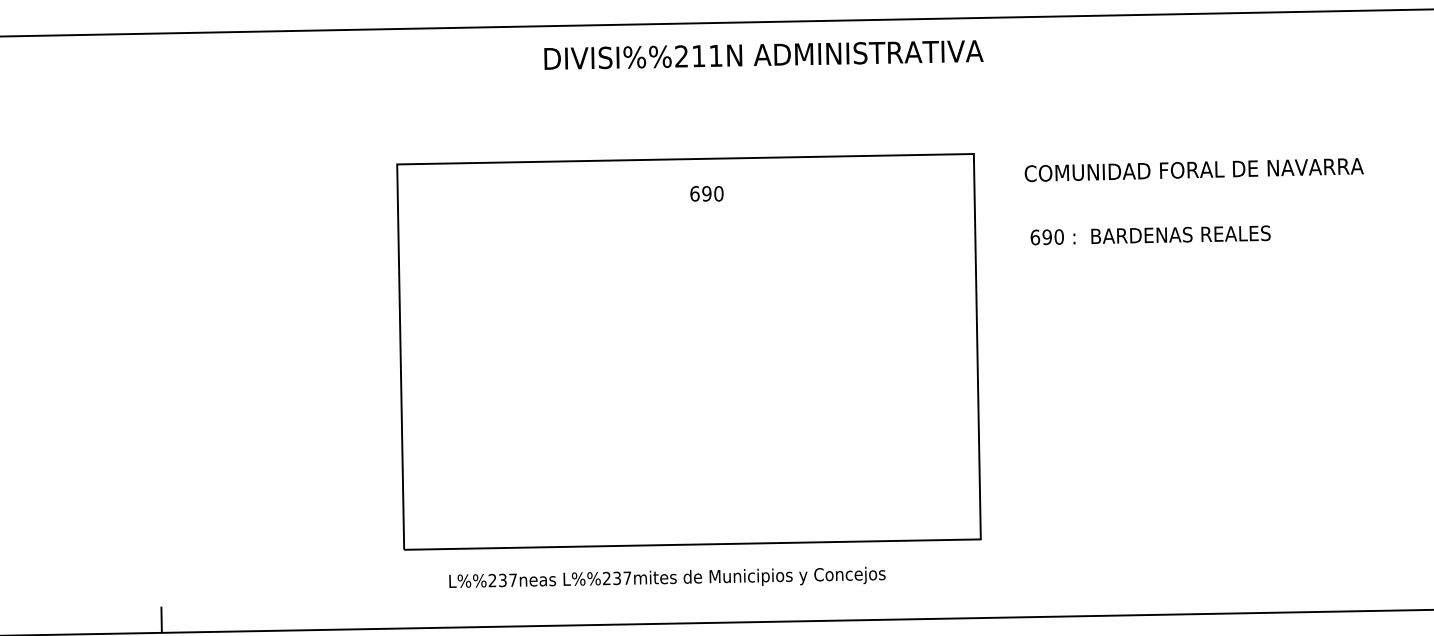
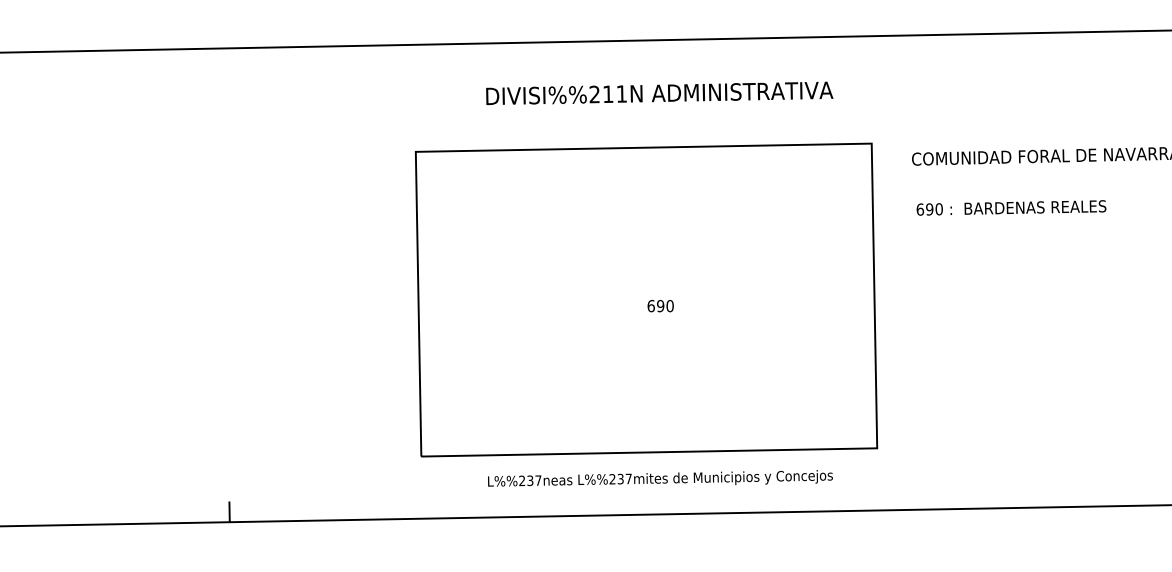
text: (763, 55) -> (659, 93), moved
text: (706, 194) -> (660, 306), moved
text: (667, 577) -> (660, 478), moved

